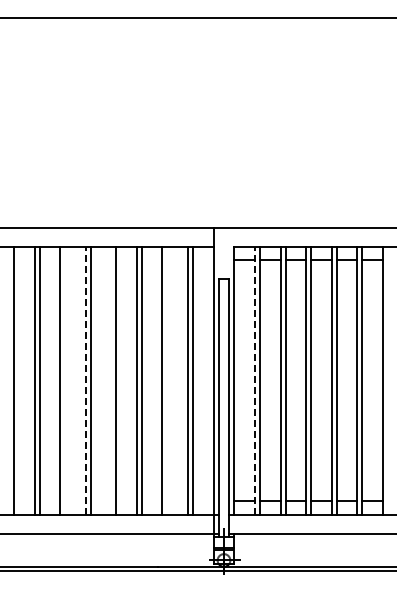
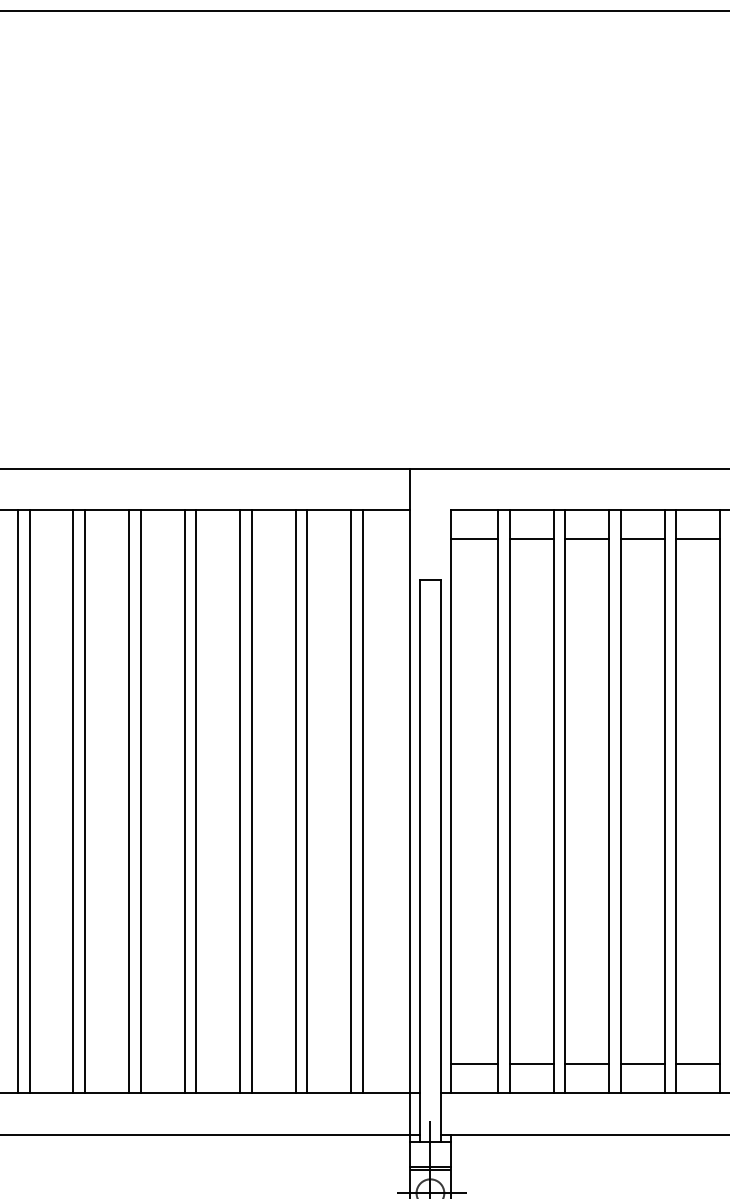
line: (65, 380) -> (85, 801), added
line: (85, 380) -> (128, 801), dashed -> solid
line: (111, 380) -> (185, 801), added
line: (167, 380) -> (307, 801), added
line: (255, 380) -> (499, 801), dashed -> solid

